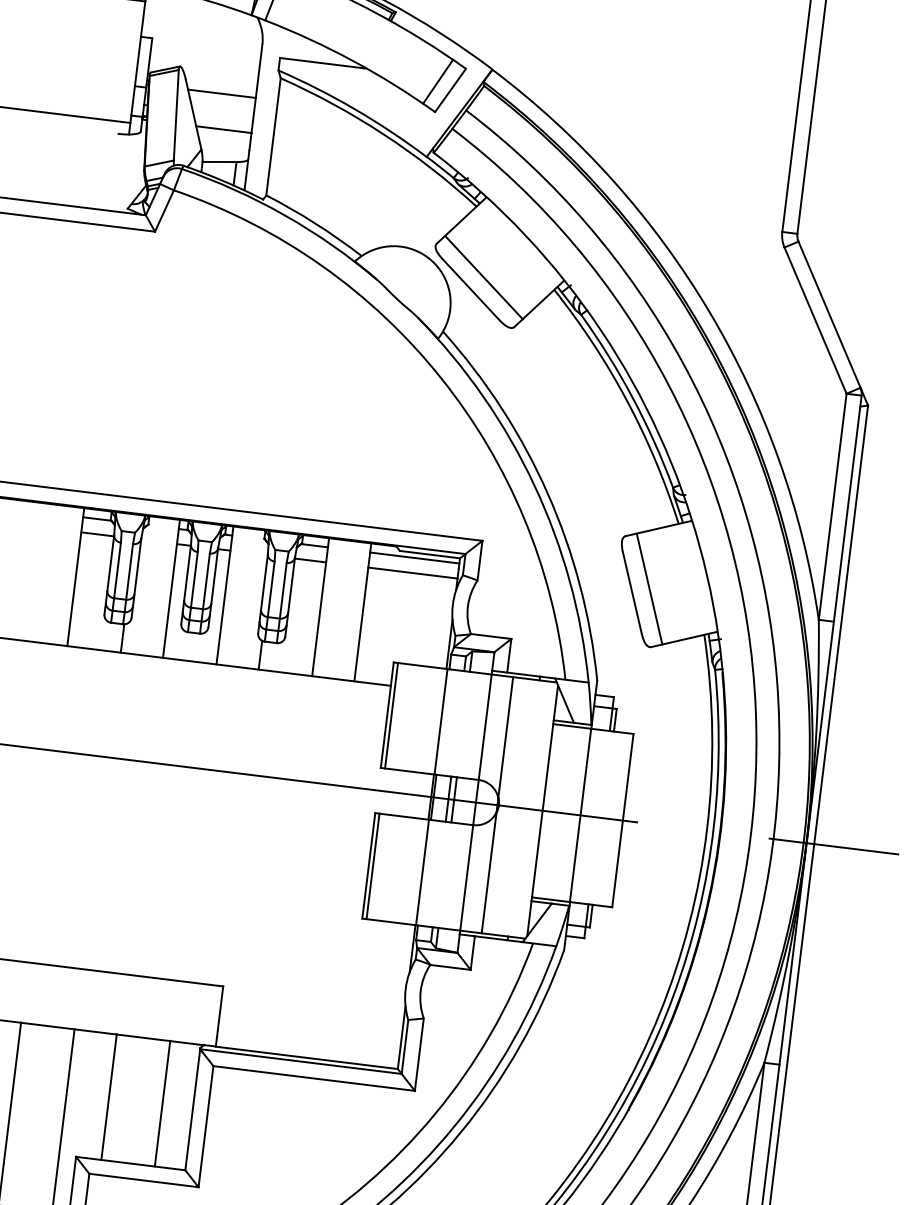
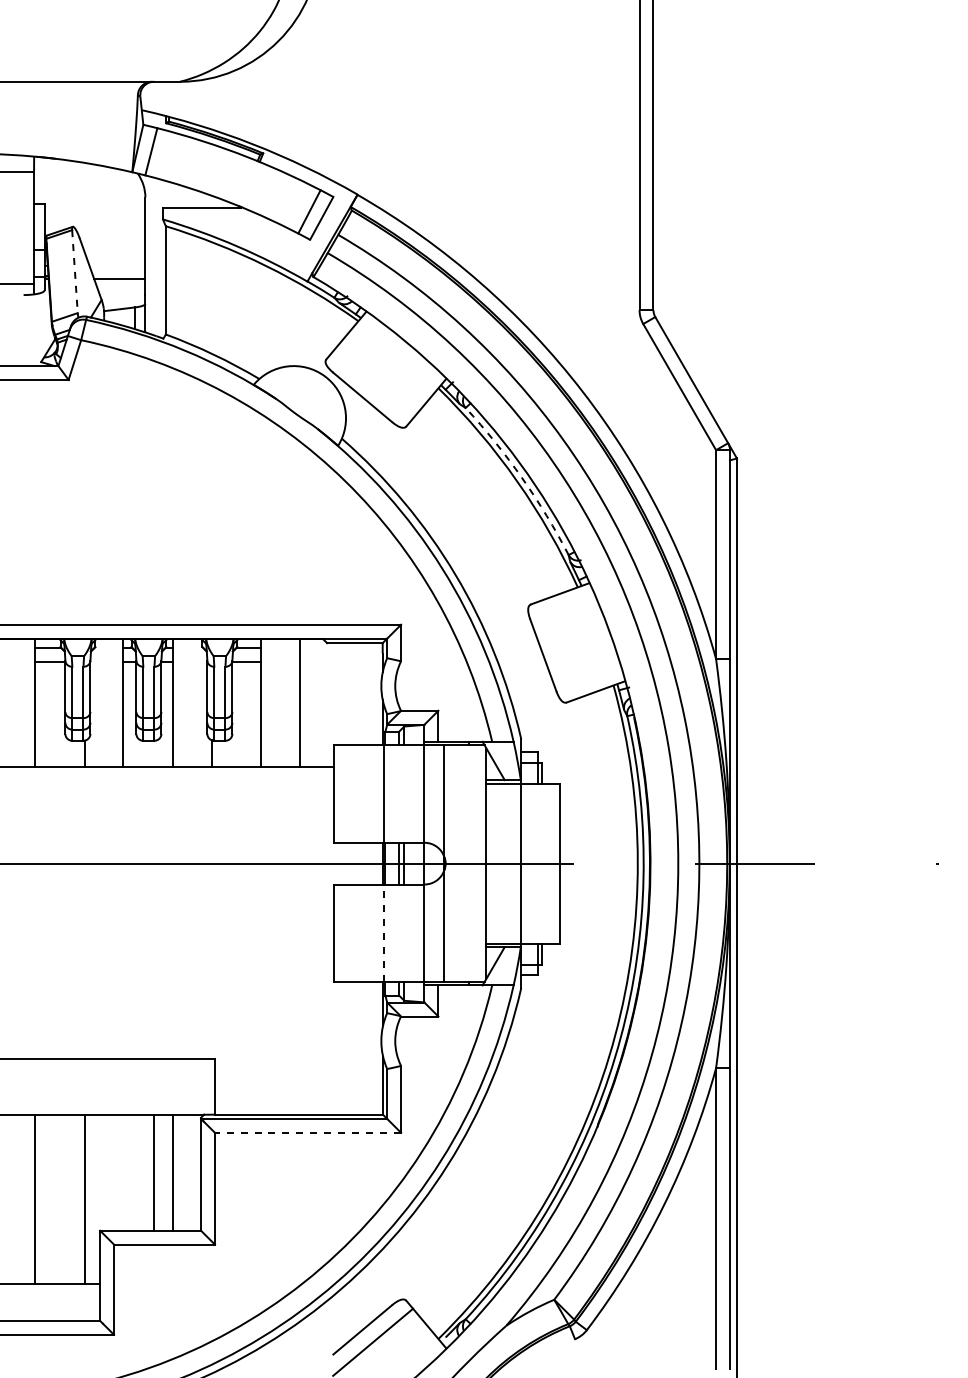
line: (221, 93) -> (113, 246), removed
line: (175, 115) -> (74, 271), solid -> dashed
line: (484, 277) -> (373, 384), removed
arc: (633, 398) -> (522, 478), solid -> dashed
line: (414, 557) -> (341, 647), removed
line: (413, 572) -> (341, 661), removed
line: (649, 588) -> (558, 649), removed
line: (391, 715) -> (337, 793), removed
line: (372, 865) -> (337, 932), removed
line: (422, 872) -> (383, 933), solid -> dashed
line: (313, 1078) -> (307, 1132), solid -> dashed
line: (109, 1096) -> (153, 1172), moved

